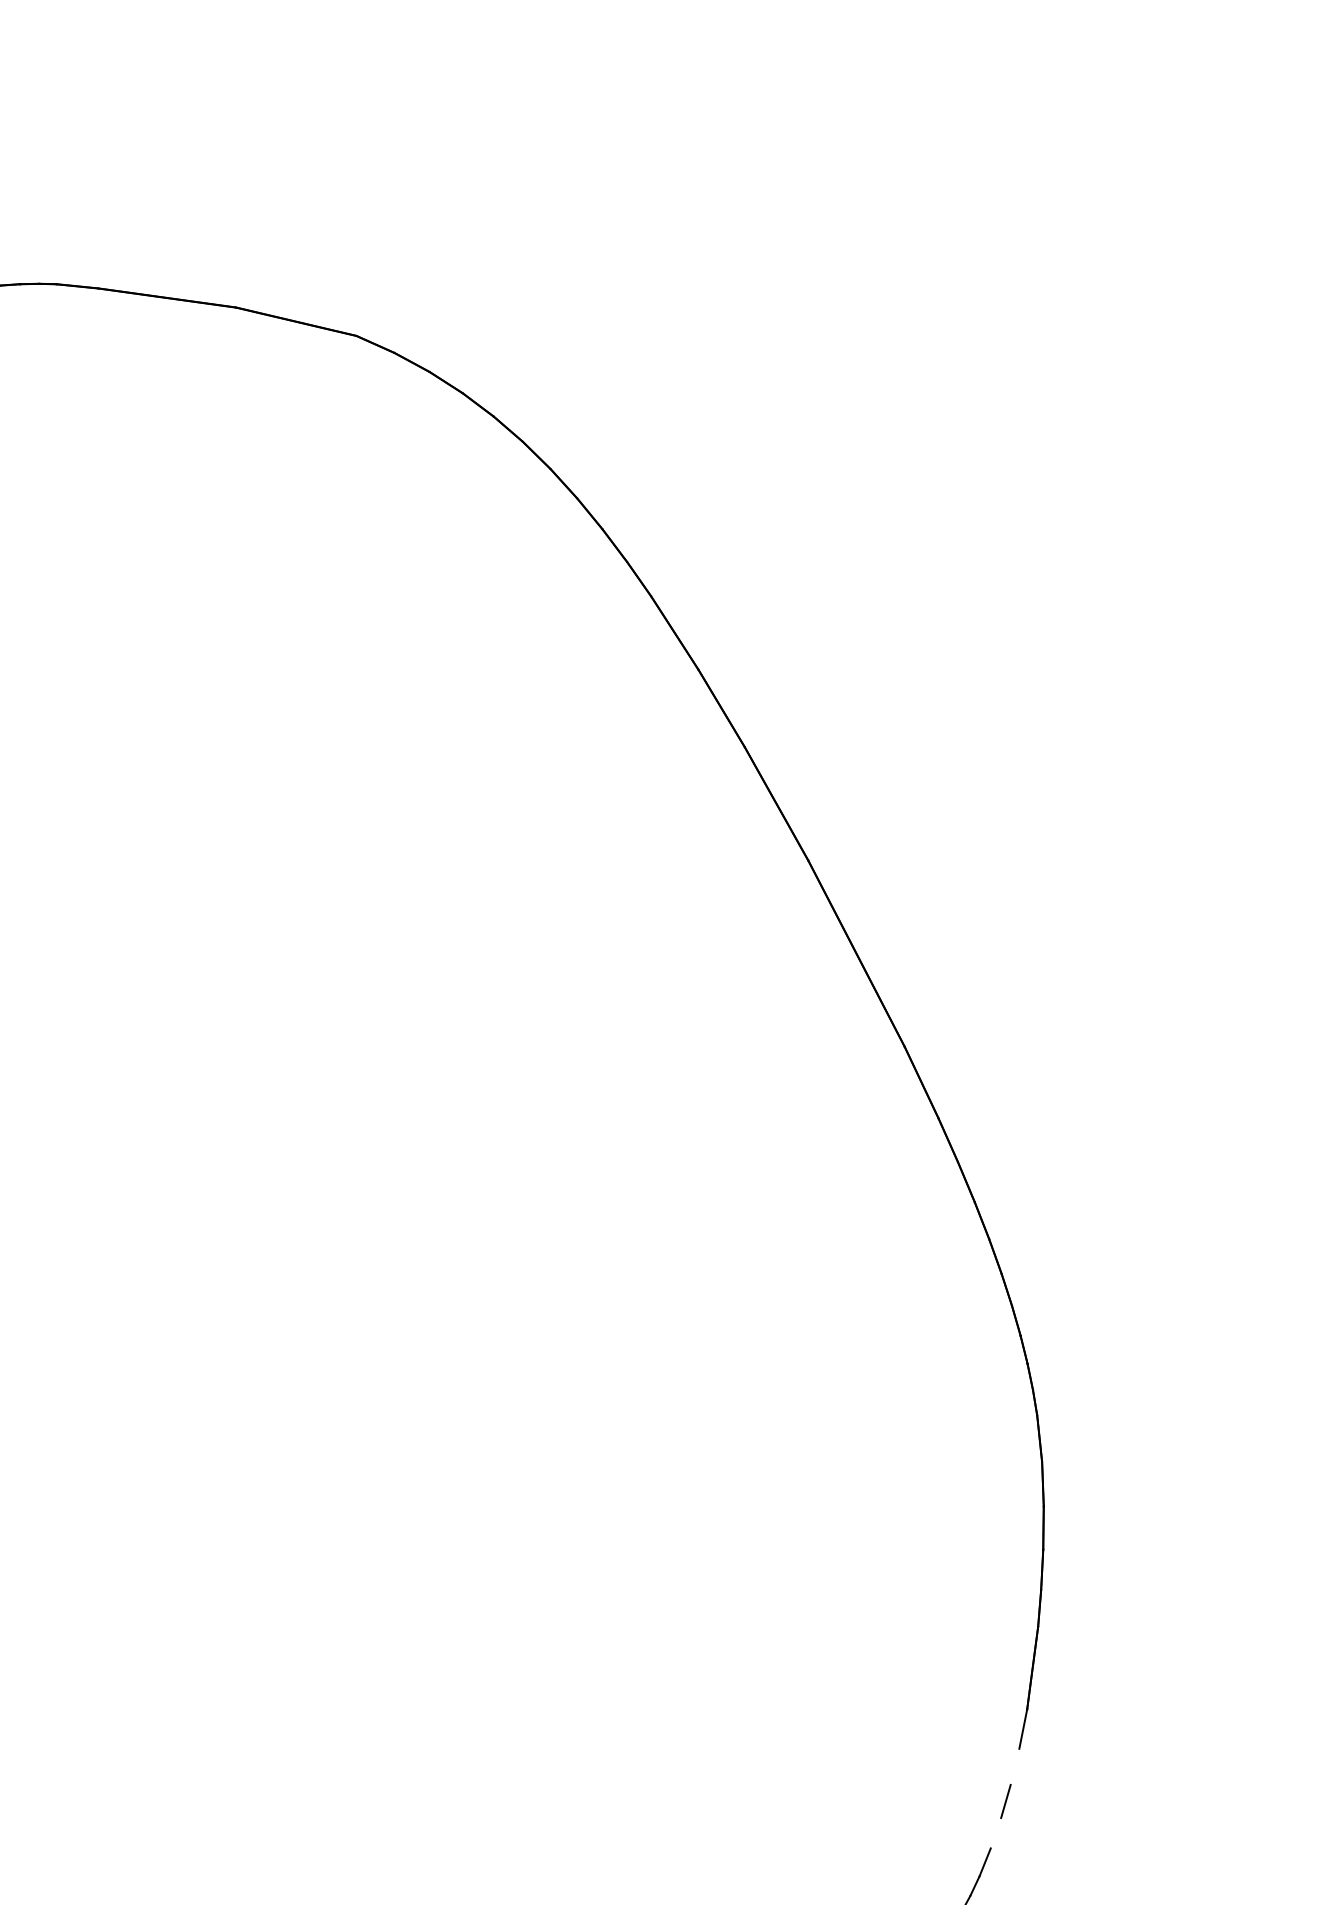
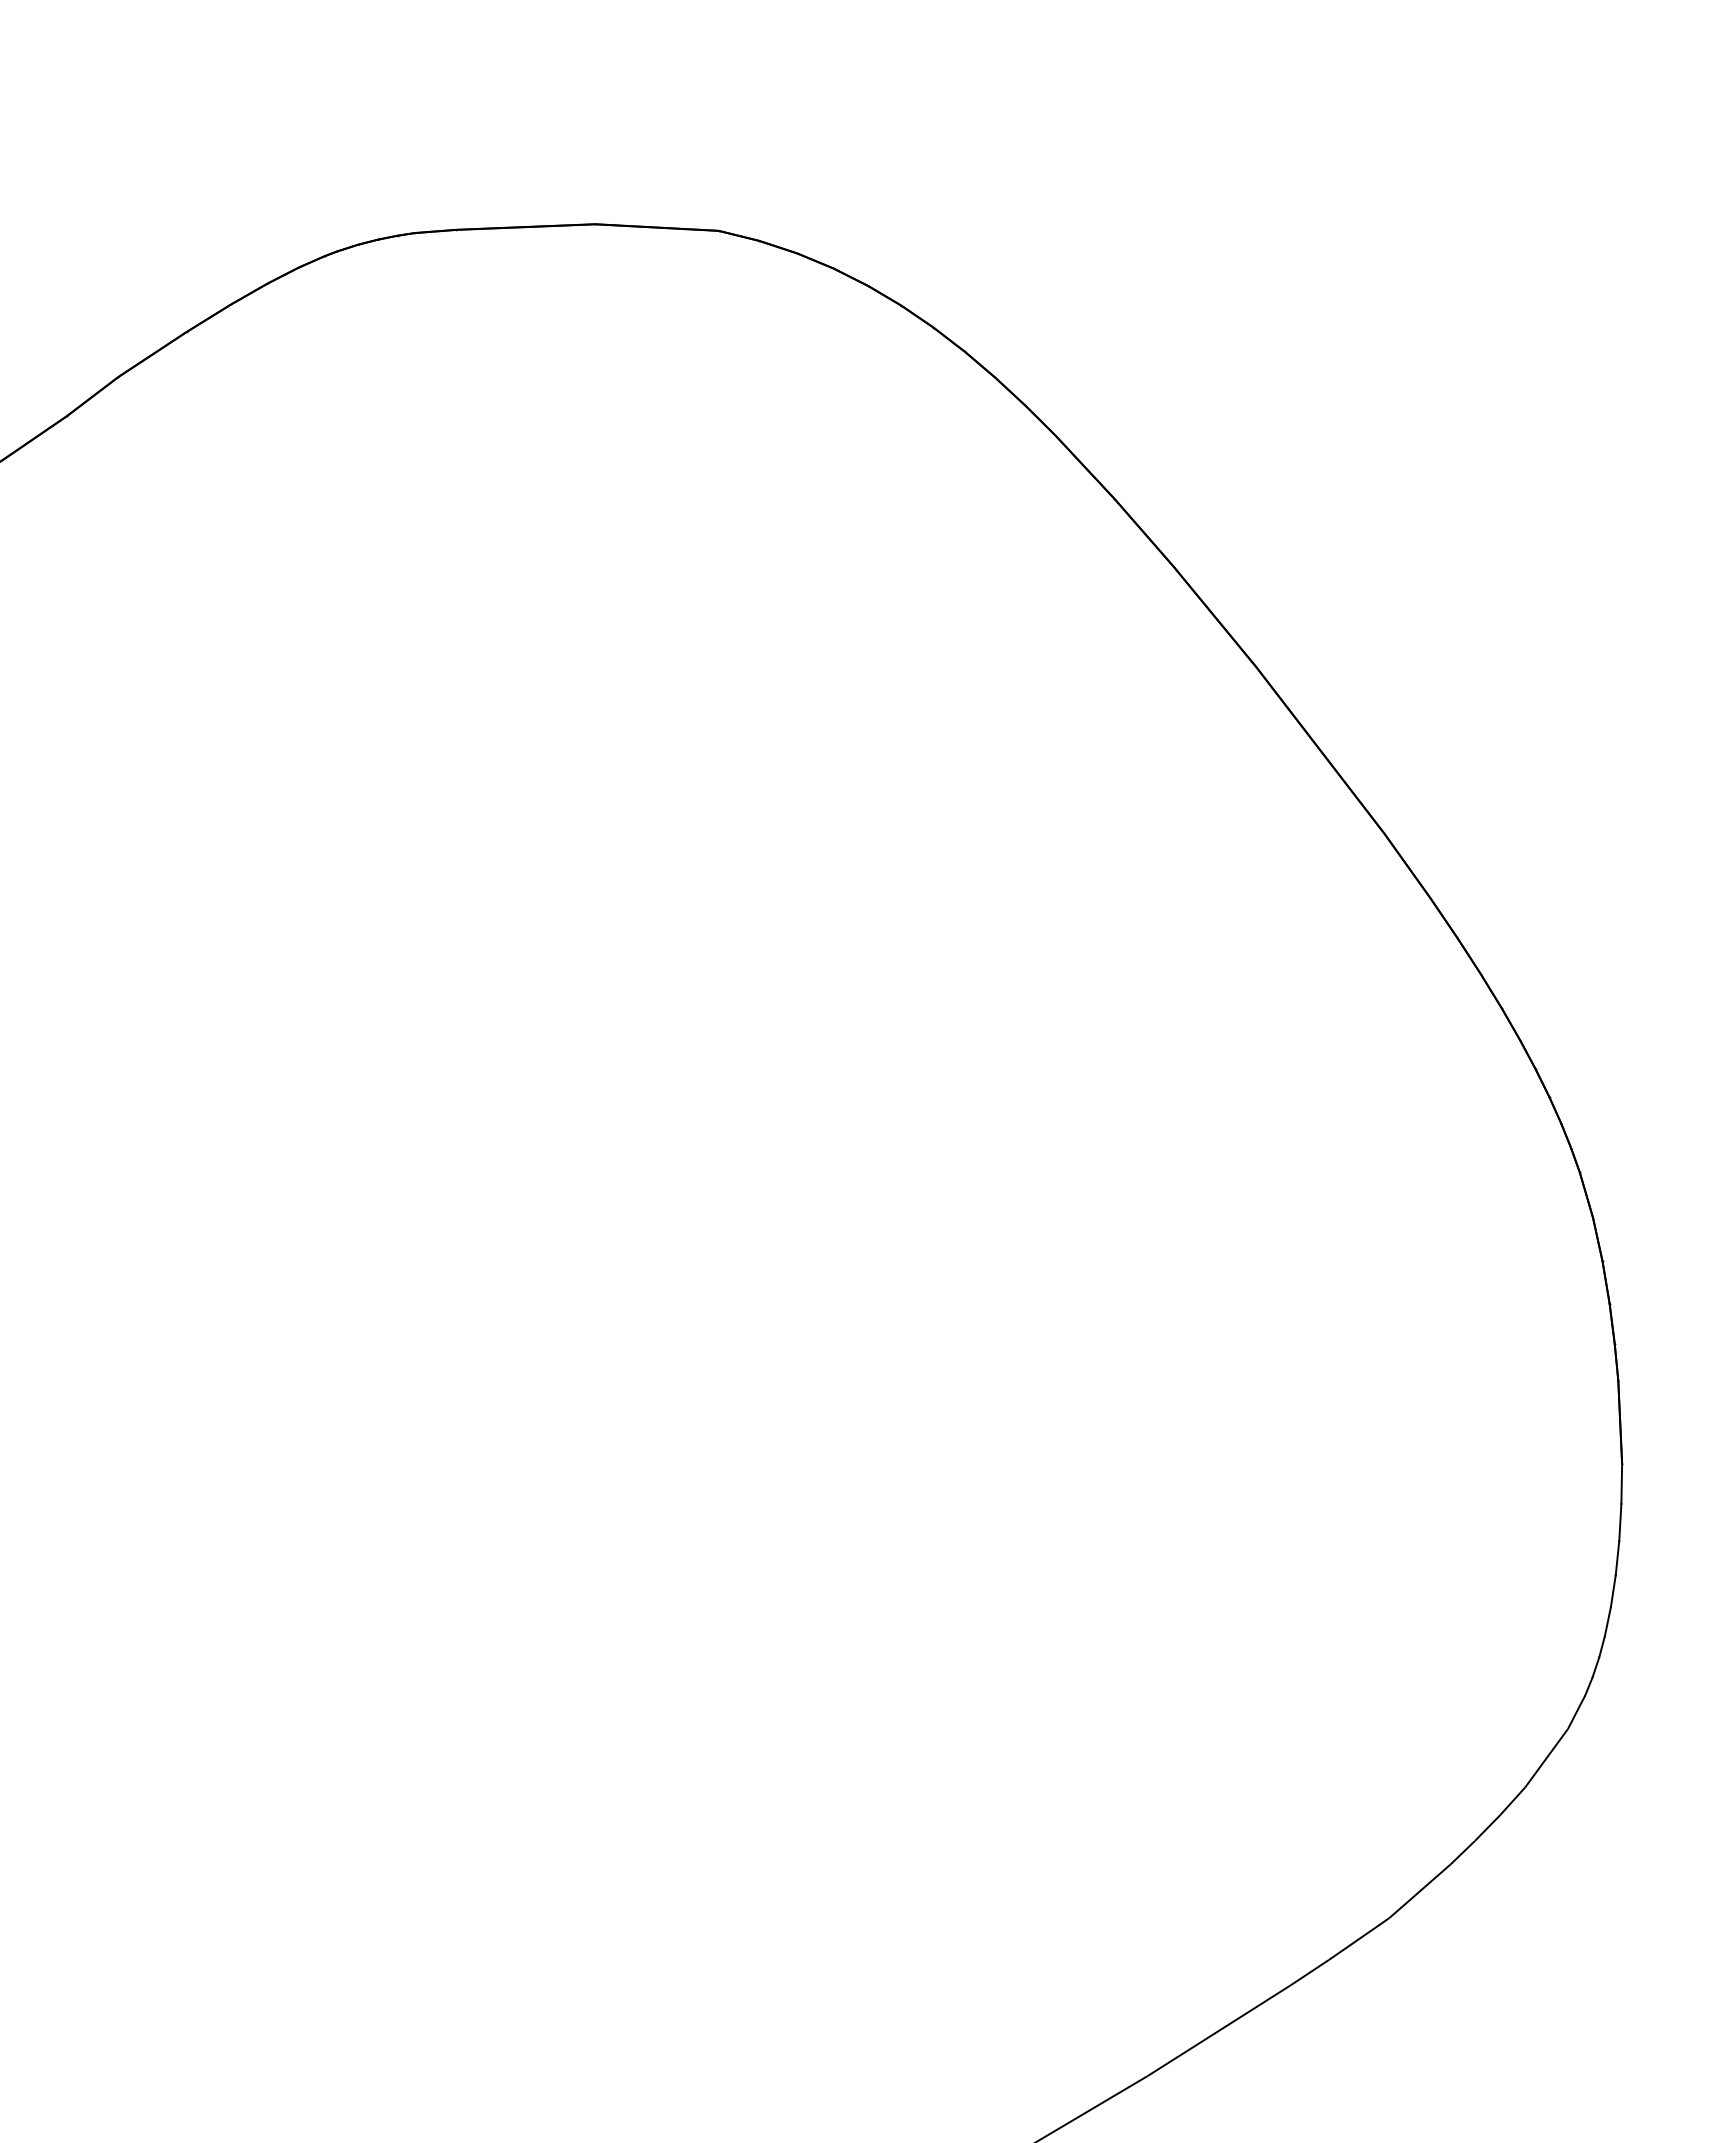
line: (1015, 1766) -> (1620, 1522), added
line: (995, 1833) -> (1612, 1591), added

